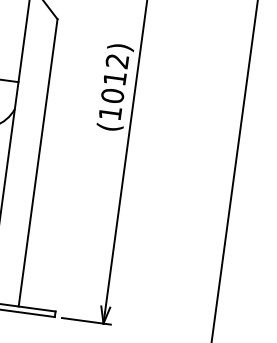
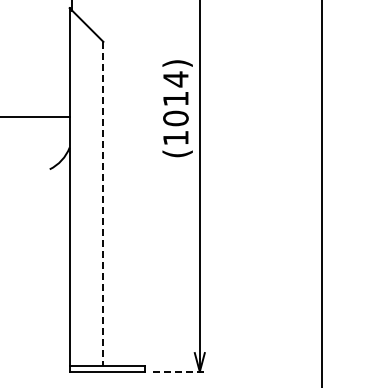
text: (116, 61) -> (175, 79), (1012) -> (1014)
line: (38, 162) -> (103, 203), solid -> dashed
line: (86, 321) -> (180, 371), solid -> dashed

